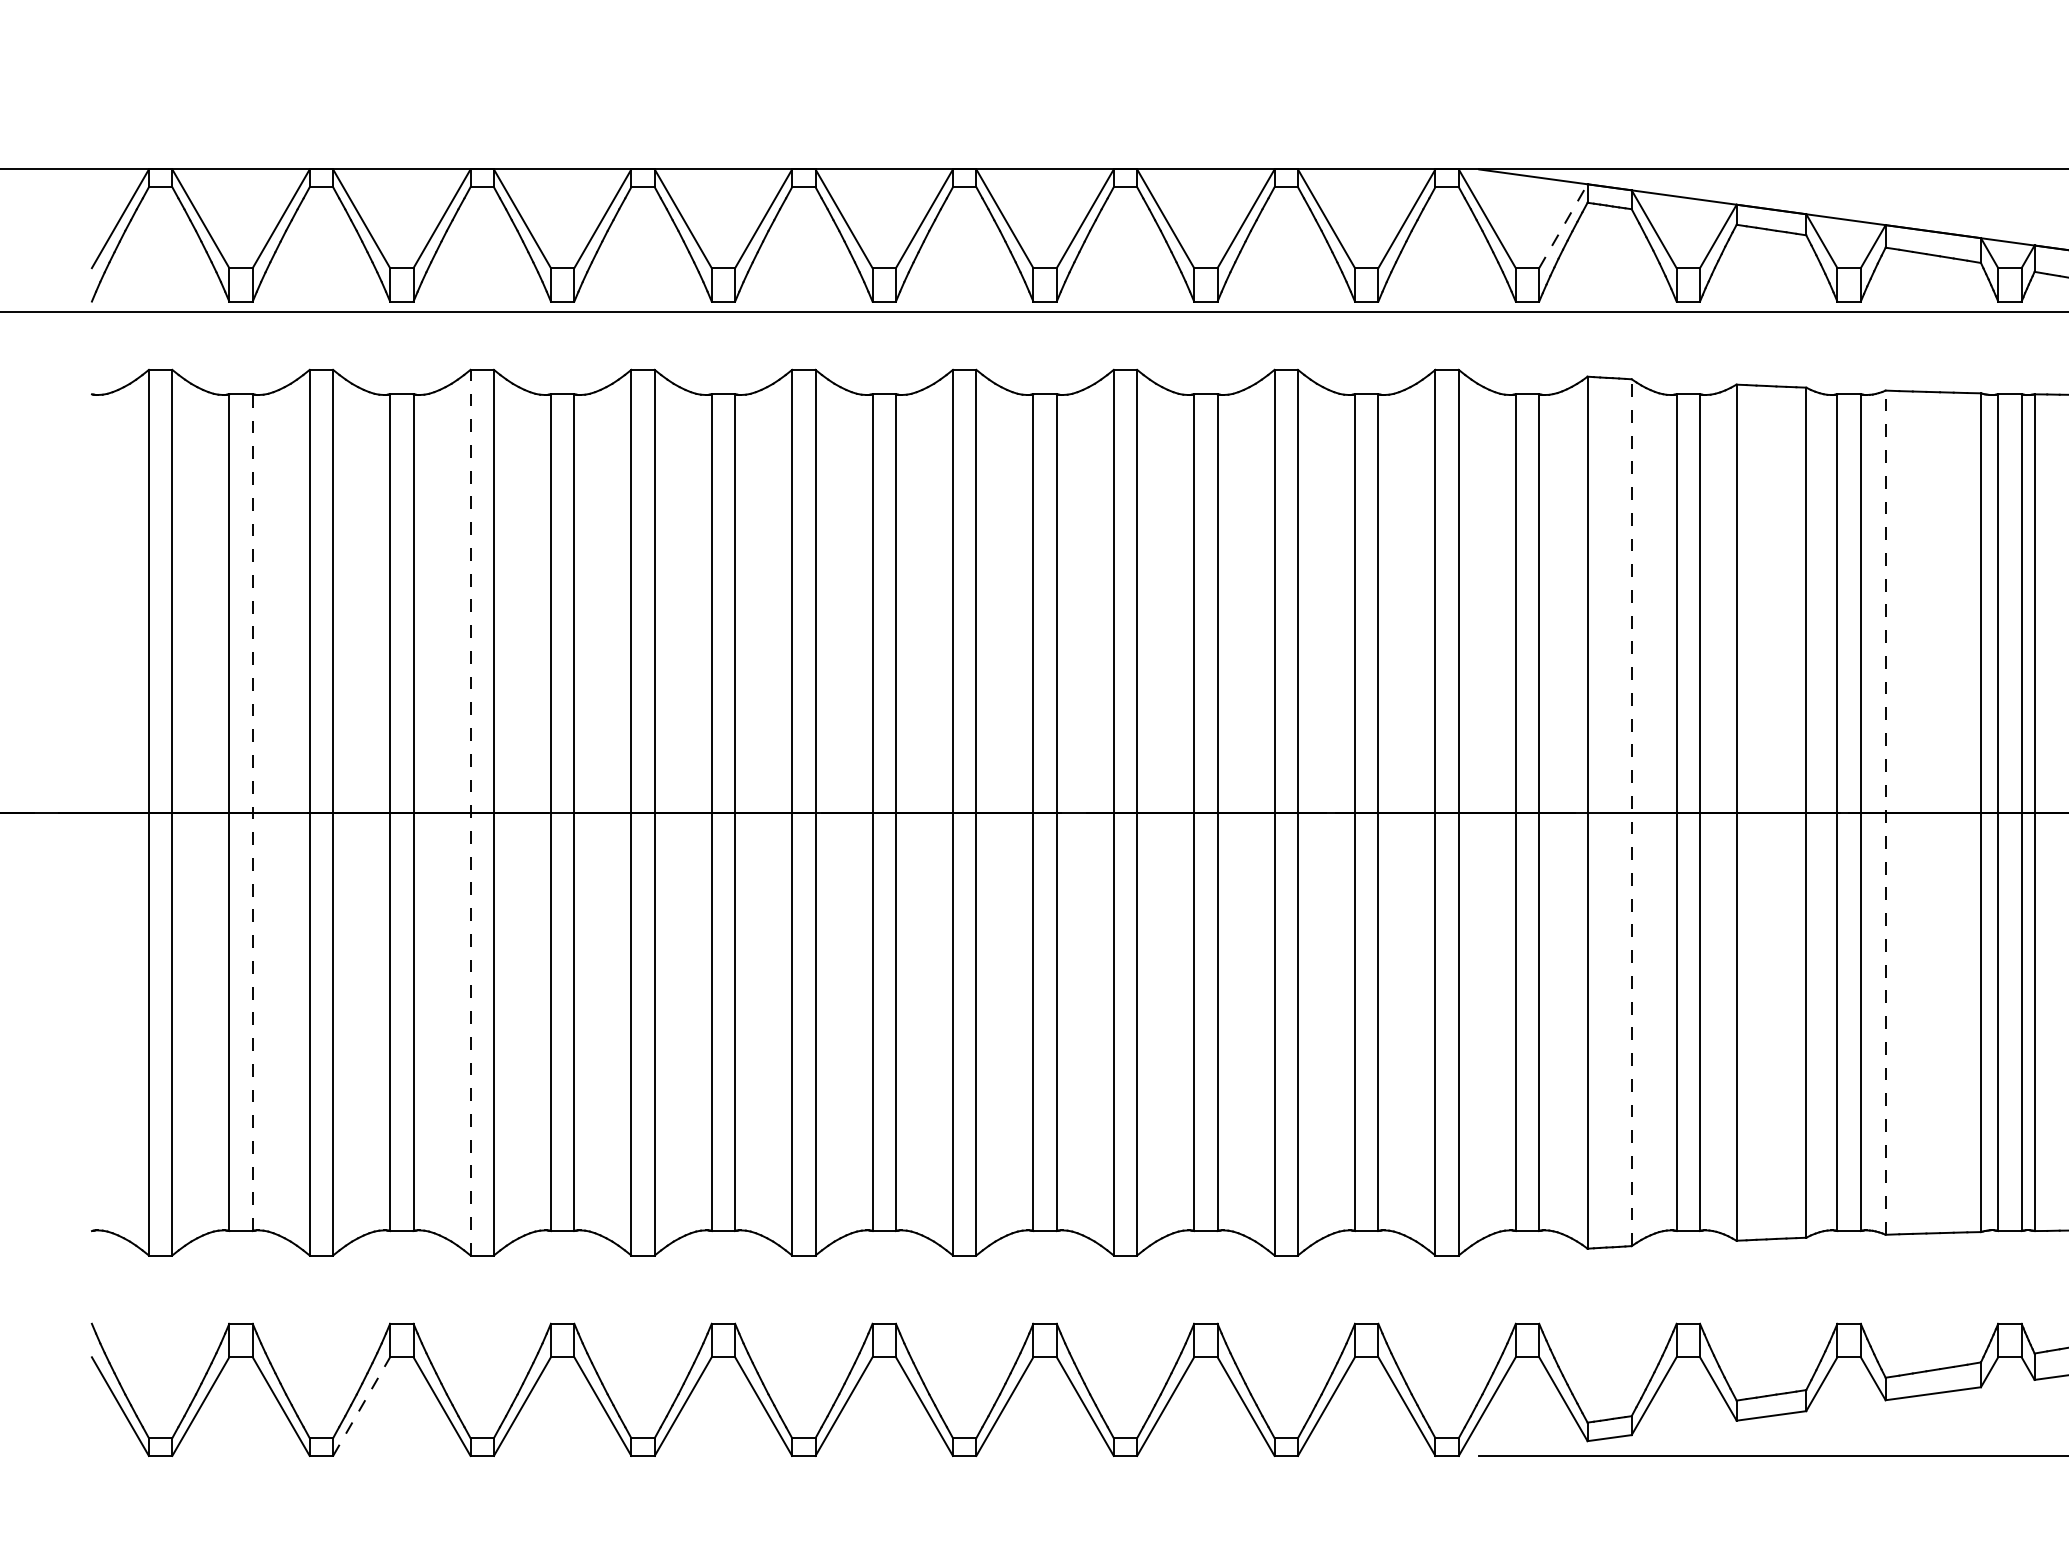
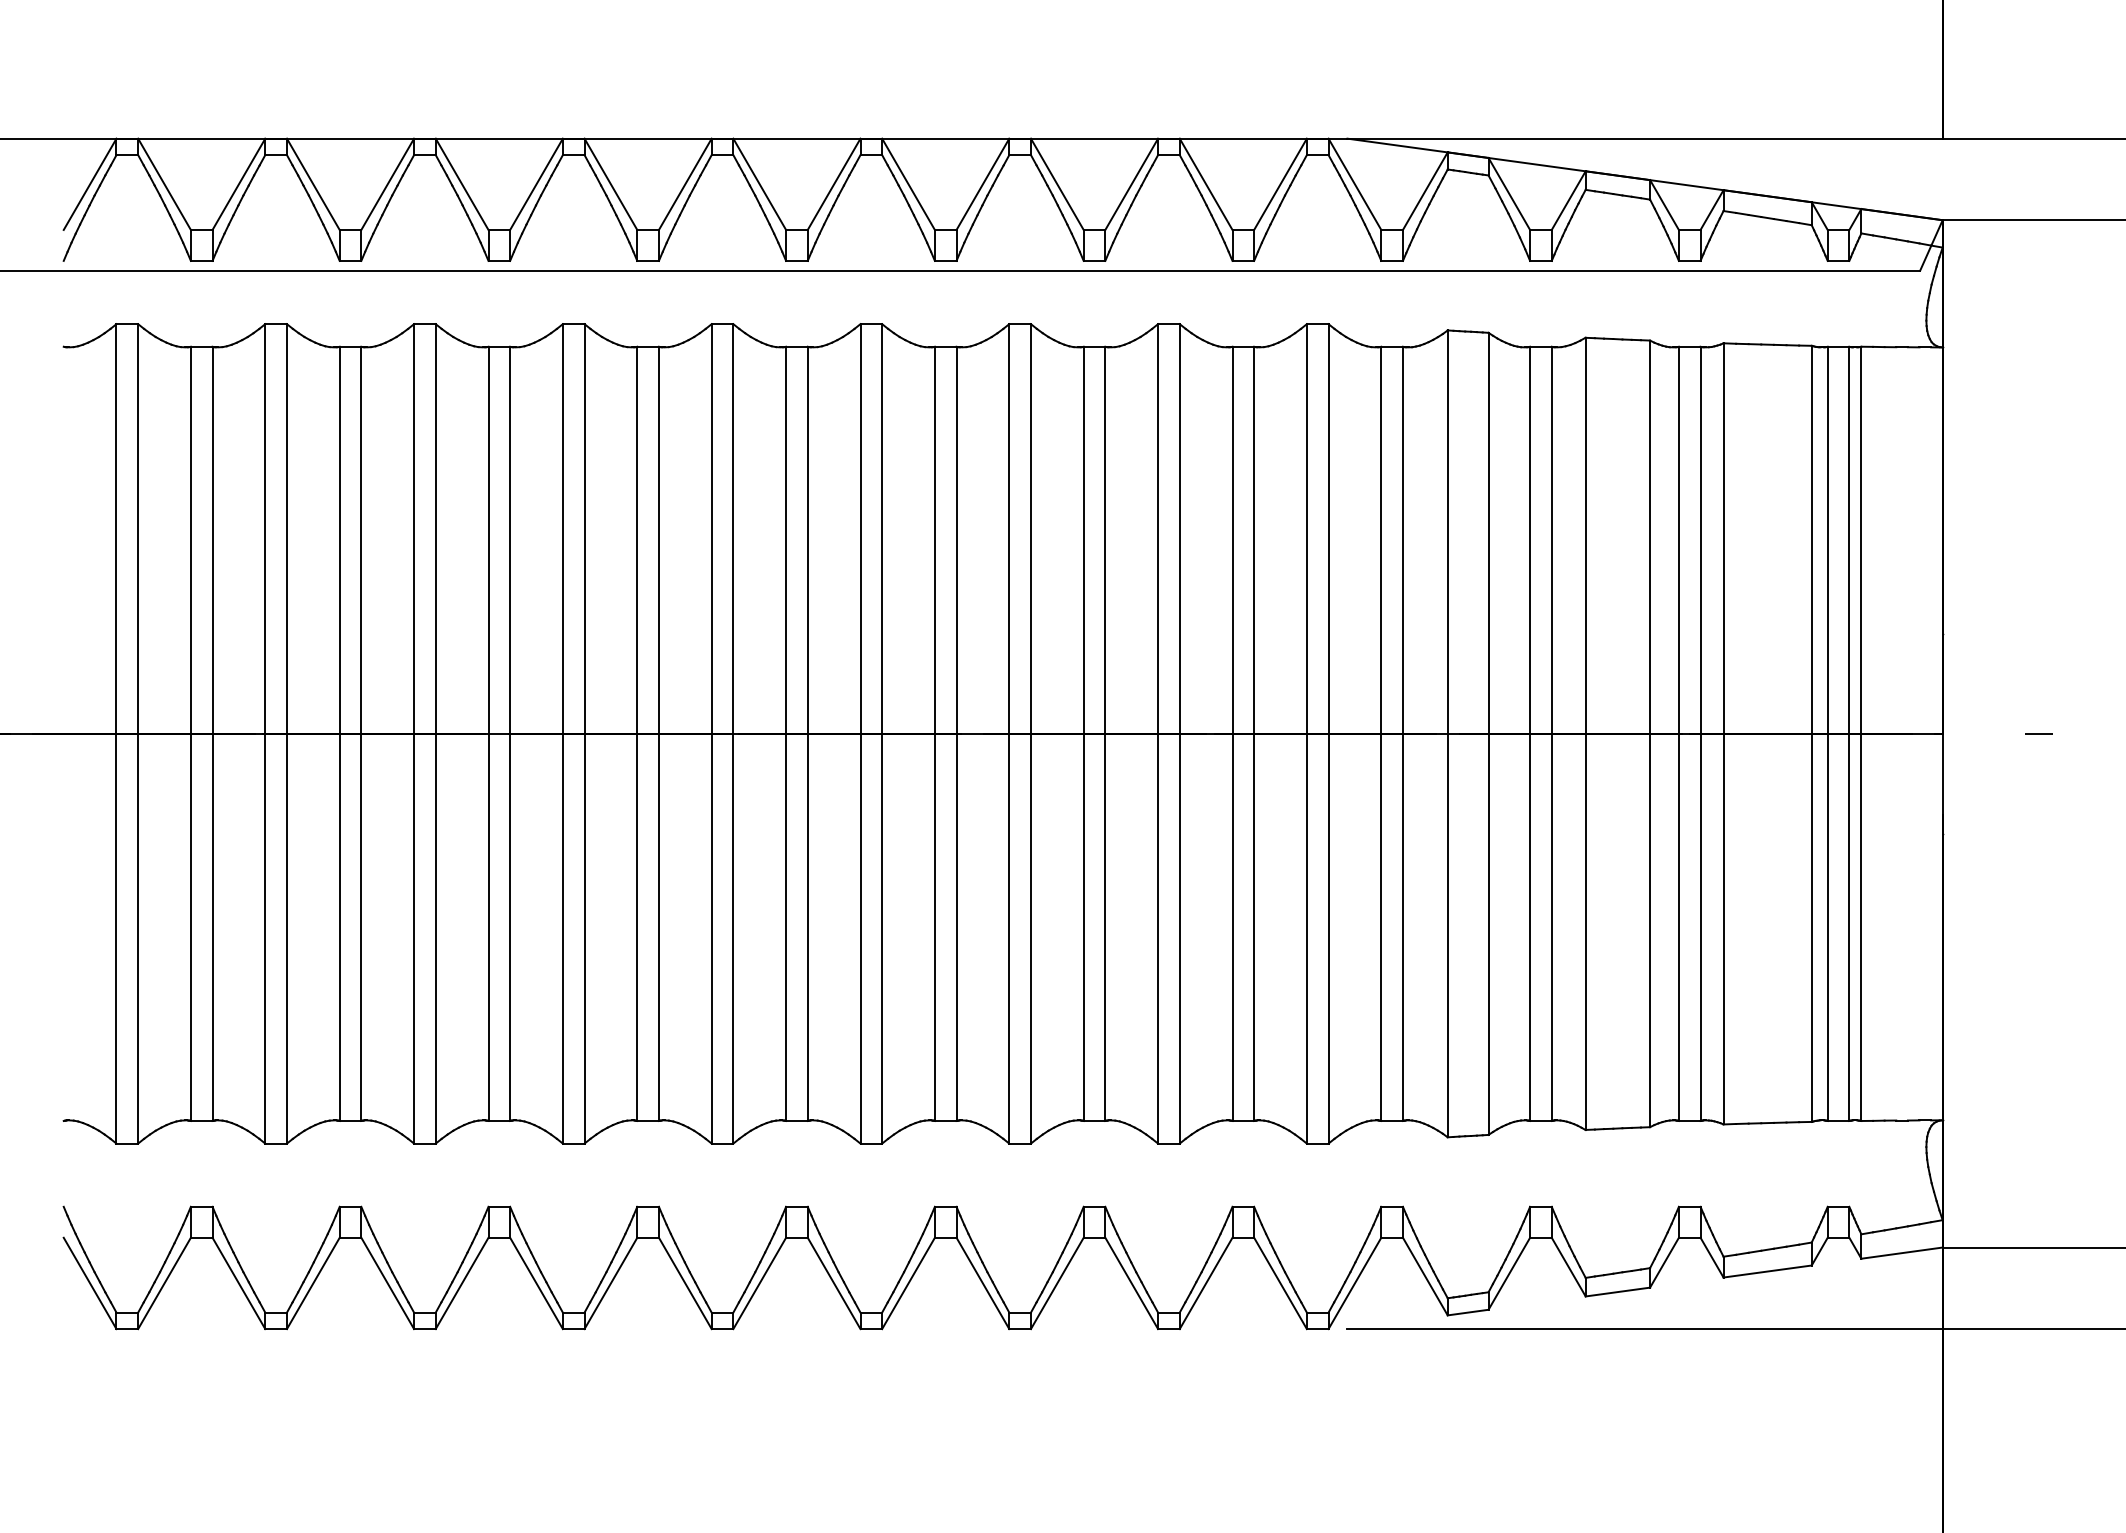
line: (1563, 226) -> (1425, 191), dashed -> solid
line: (252, 812) -> (212, 733), dashed -> solid
line: (470, 812) -> (414, 733), dashed -> solid
line: (1631, 812) -> (1488, 733), dashed -> solid
line: (1885, 812) -> (1723, 733), dashed -> solid
line: (361, 1406) -> (313, 1283), dashed -> solid

